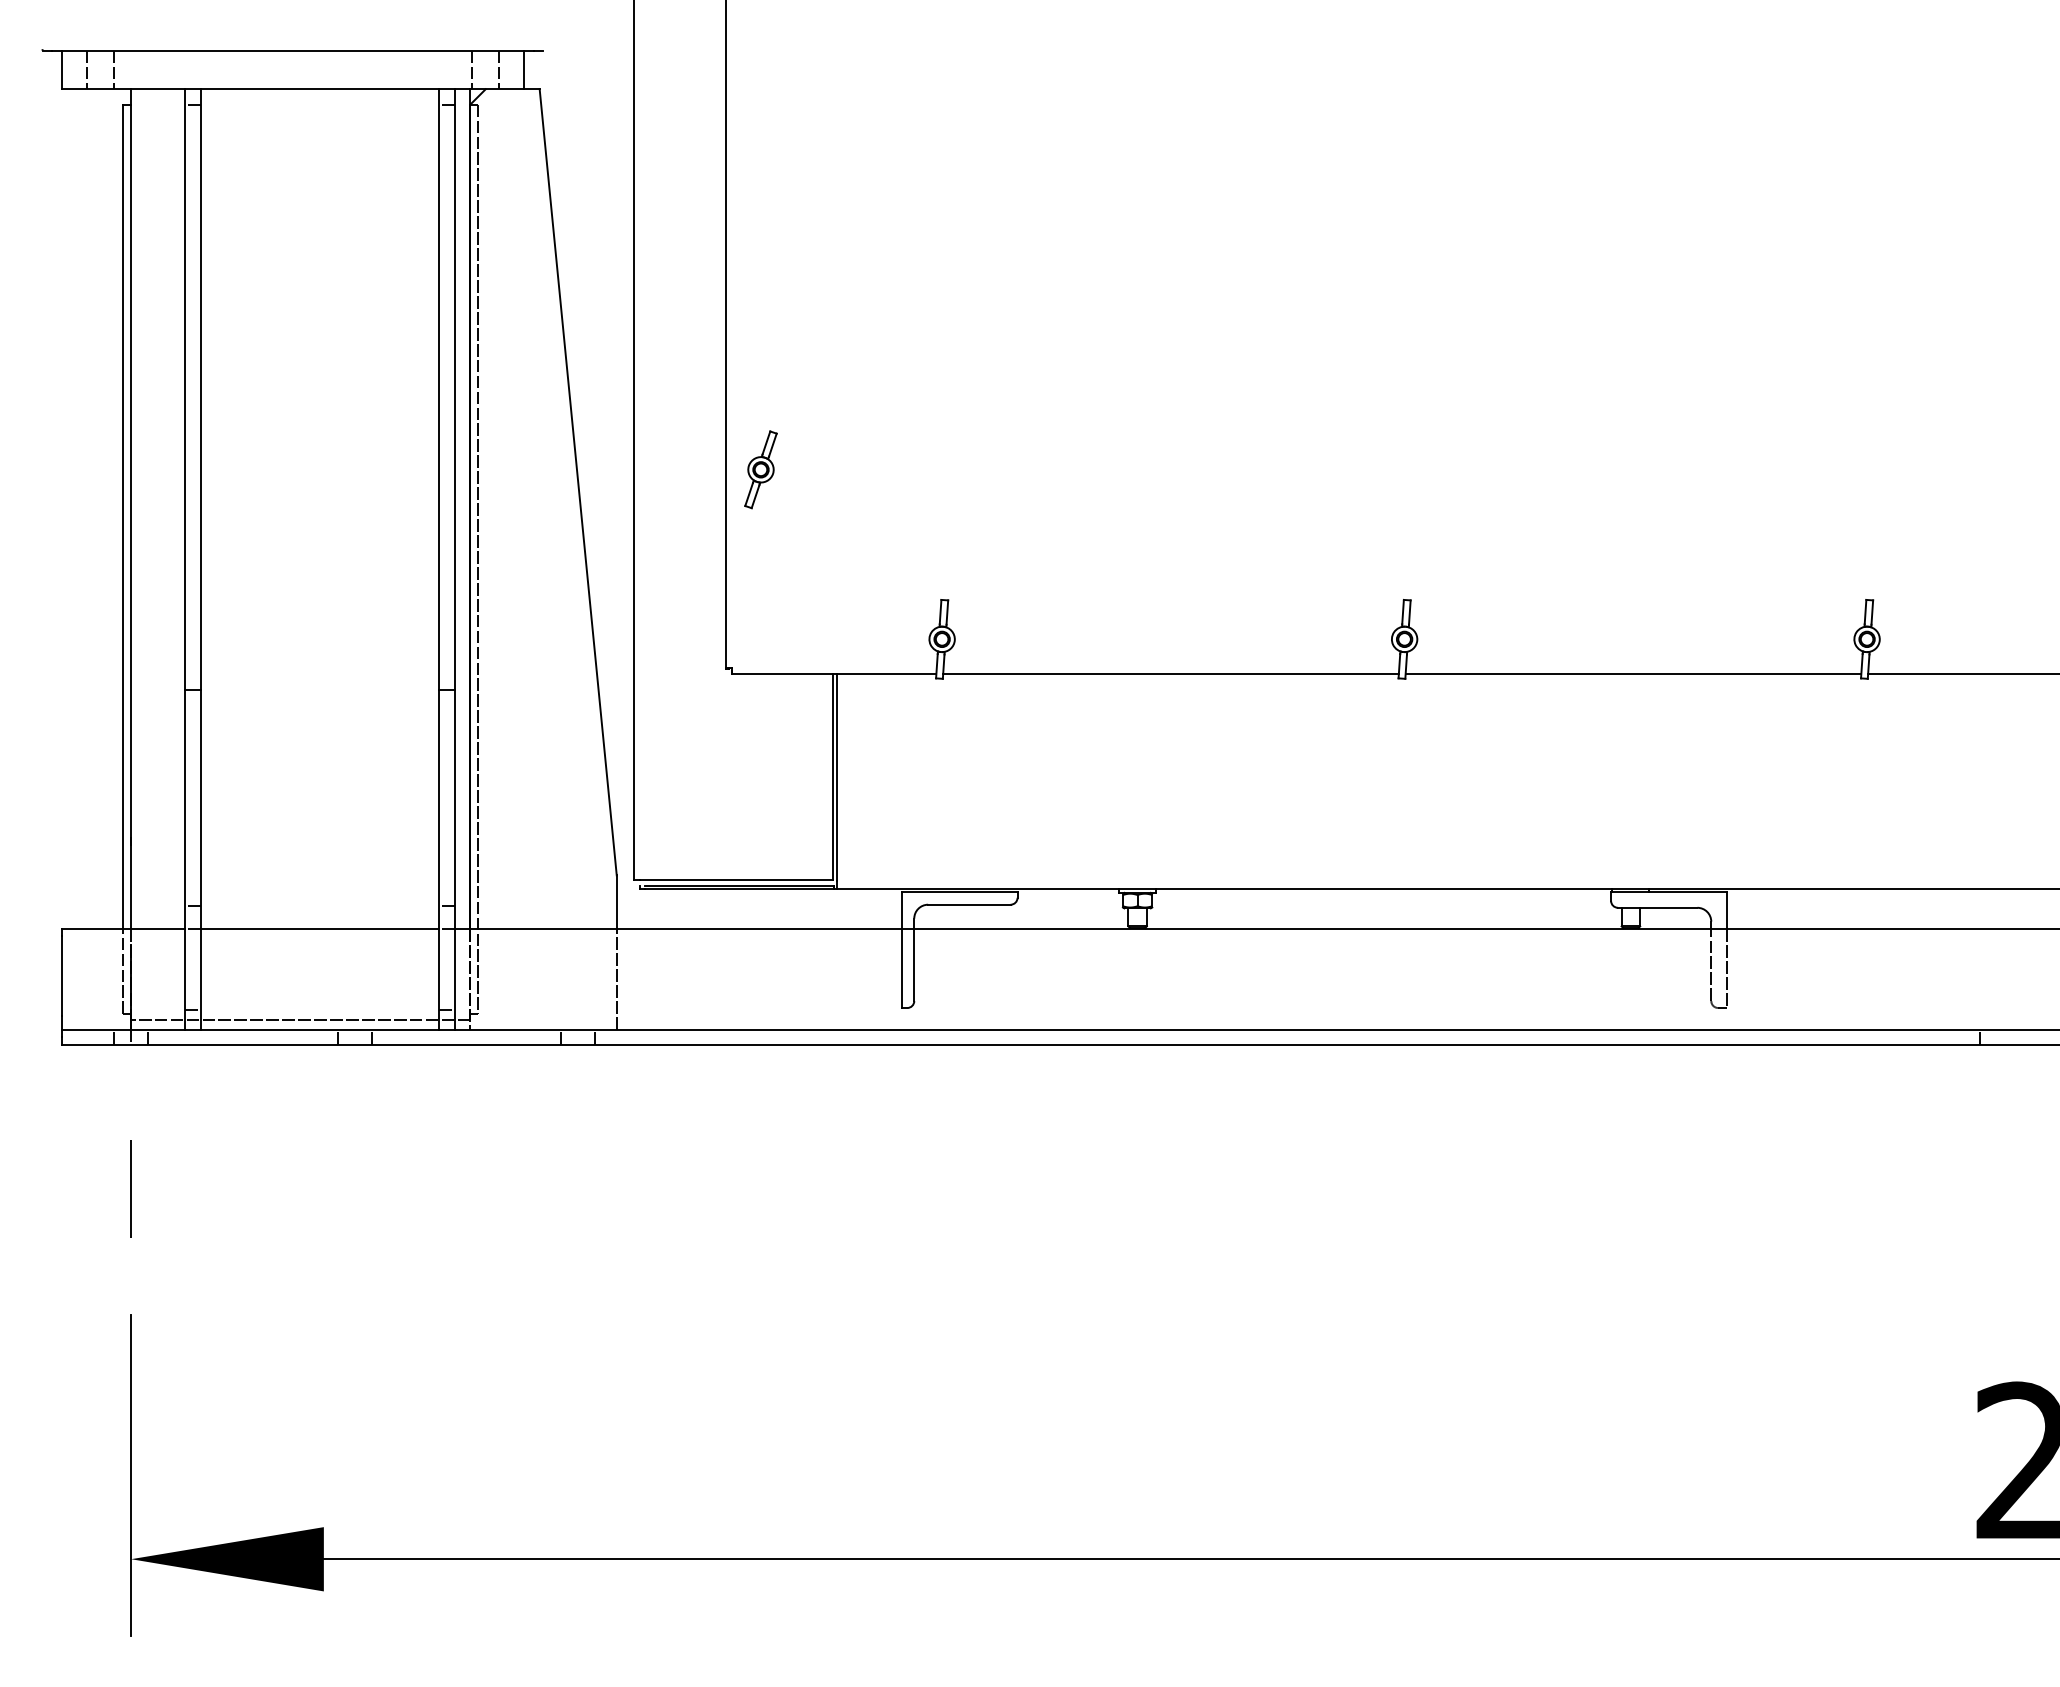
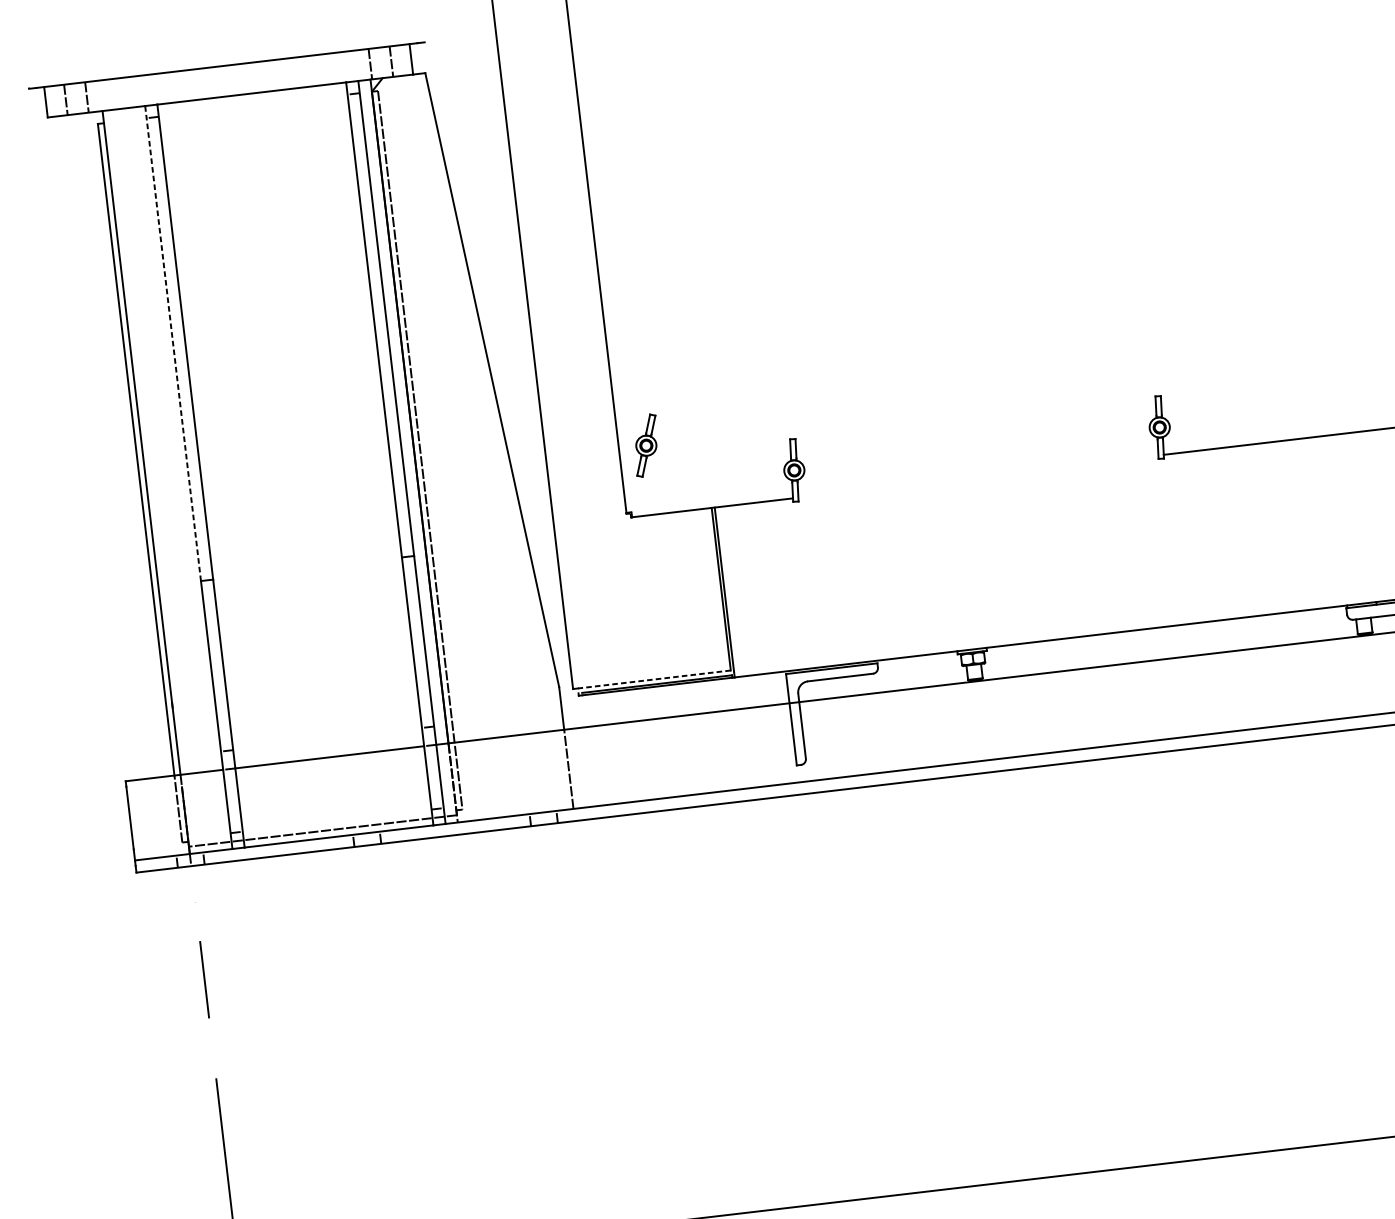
line: (185, 389) -> (173, 343), solid -> dashed
part: (760, 469) -> (645, 445), moved
line: (1170, 674) -> (978, 476), removed
line: (736, 879) -> (654, 679), solid -> dashed

